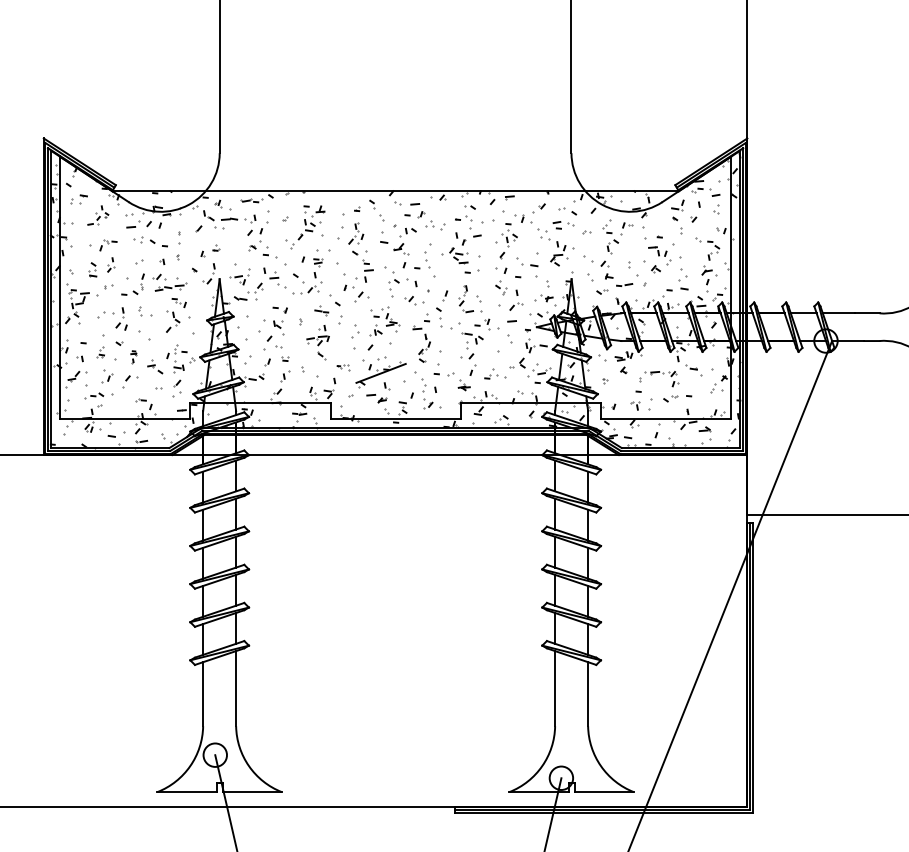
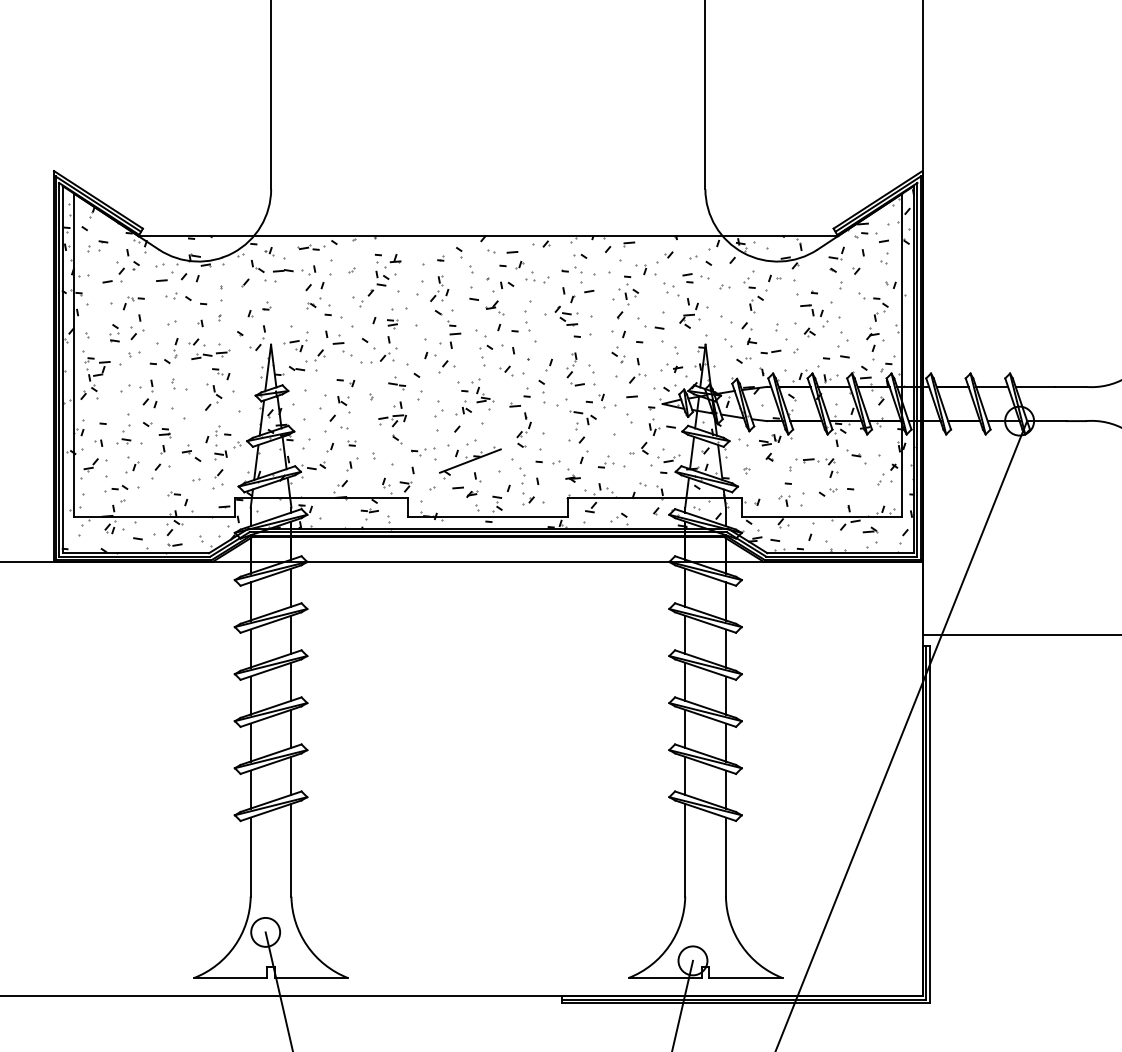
part: (98, 215) -> (121, 266), size x1.43
part: (111, 264) -> (137, 326), size x1.43
part: (100, 352) -> (123, 435), size x1.43
part: (133, 356) -> (164, 440), size x1.67
part: (343, 367) -> (423, 453), size x1.67

